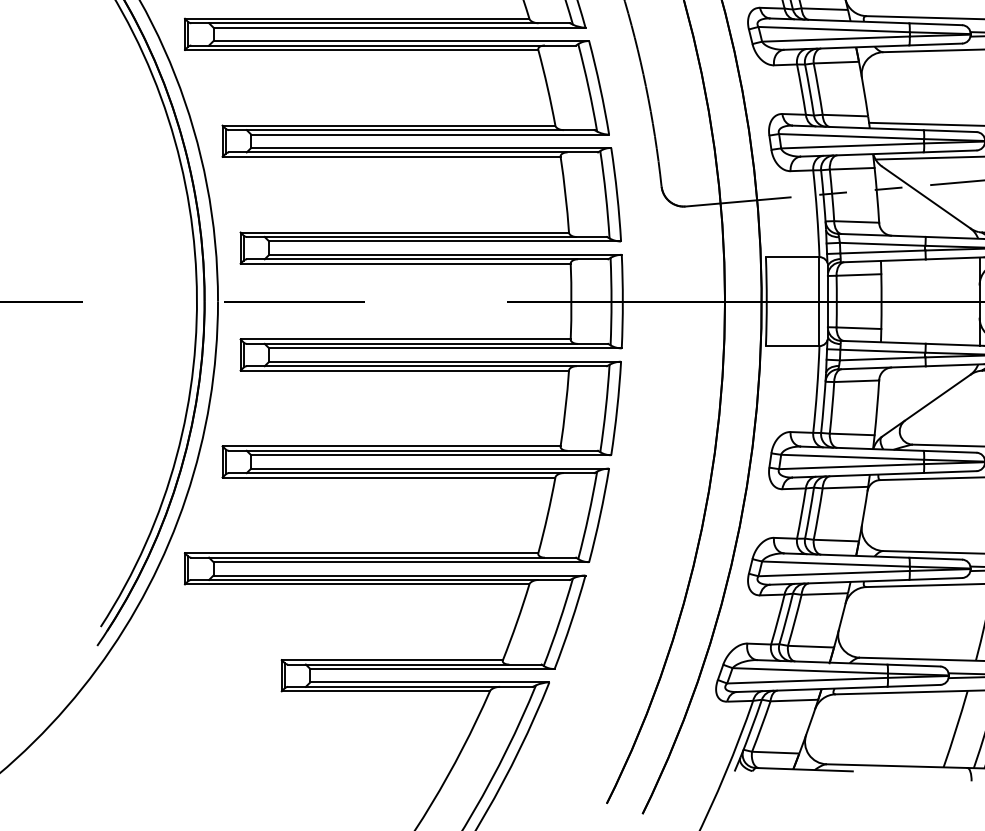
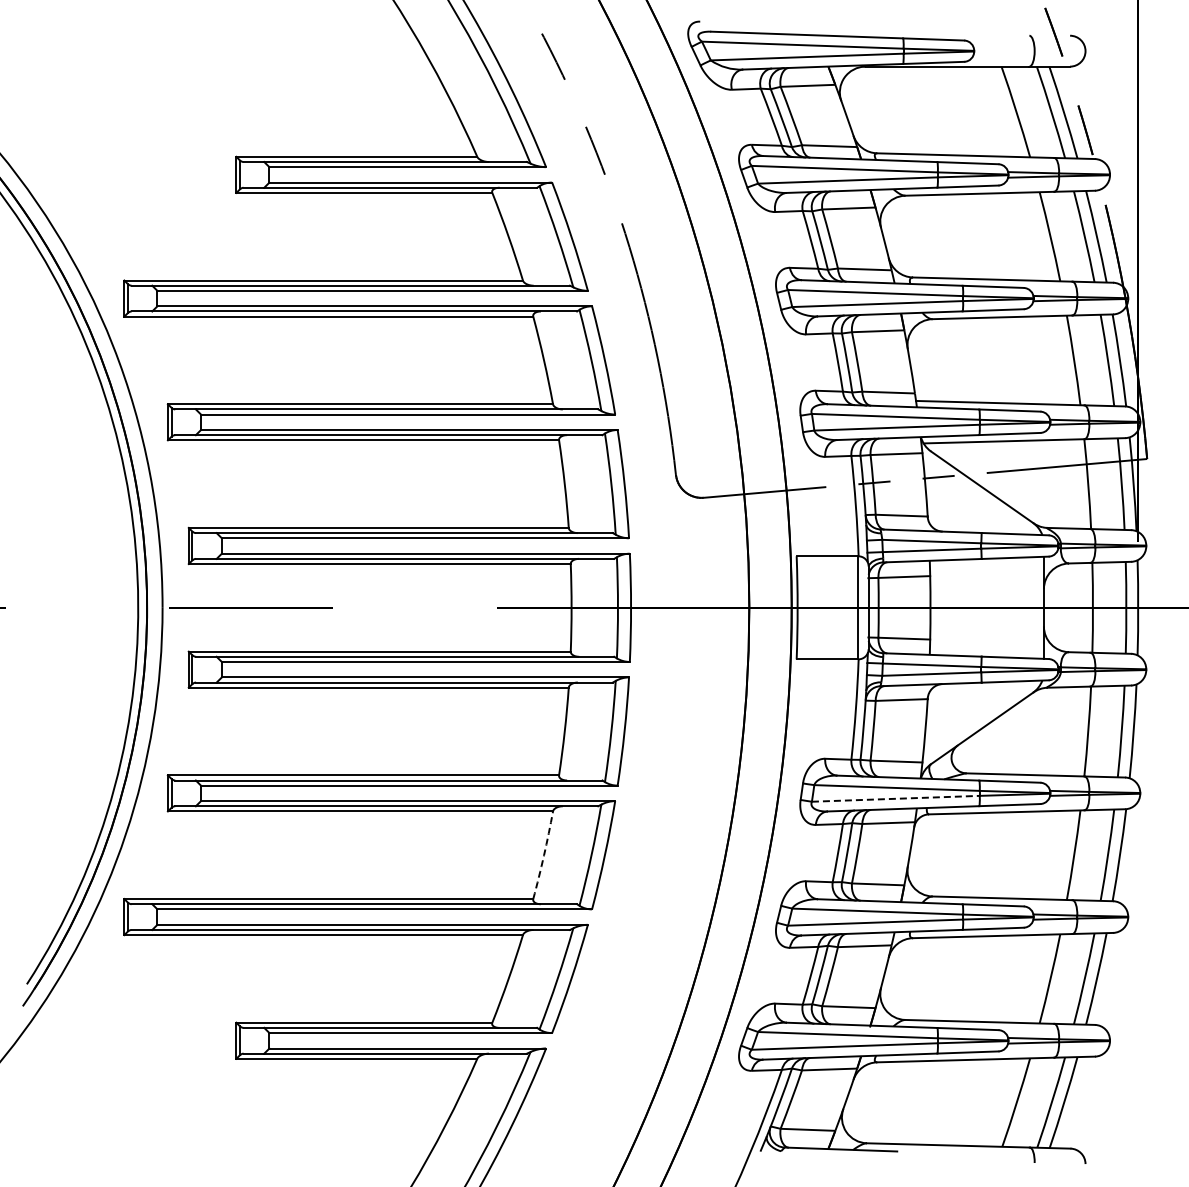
line: (851, 466) -> (895, 798), solid -> dashed
arc: (548, 515) -> (544, 855), solid -> dashed

